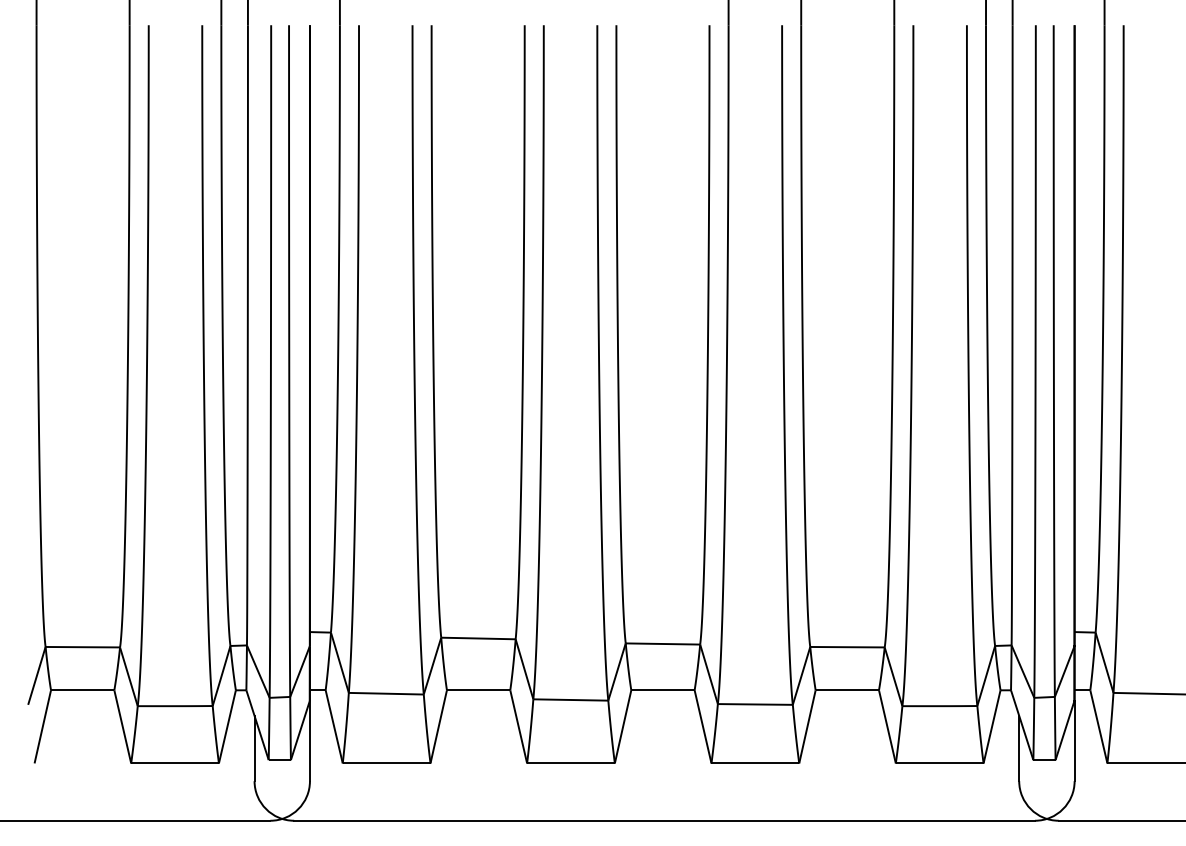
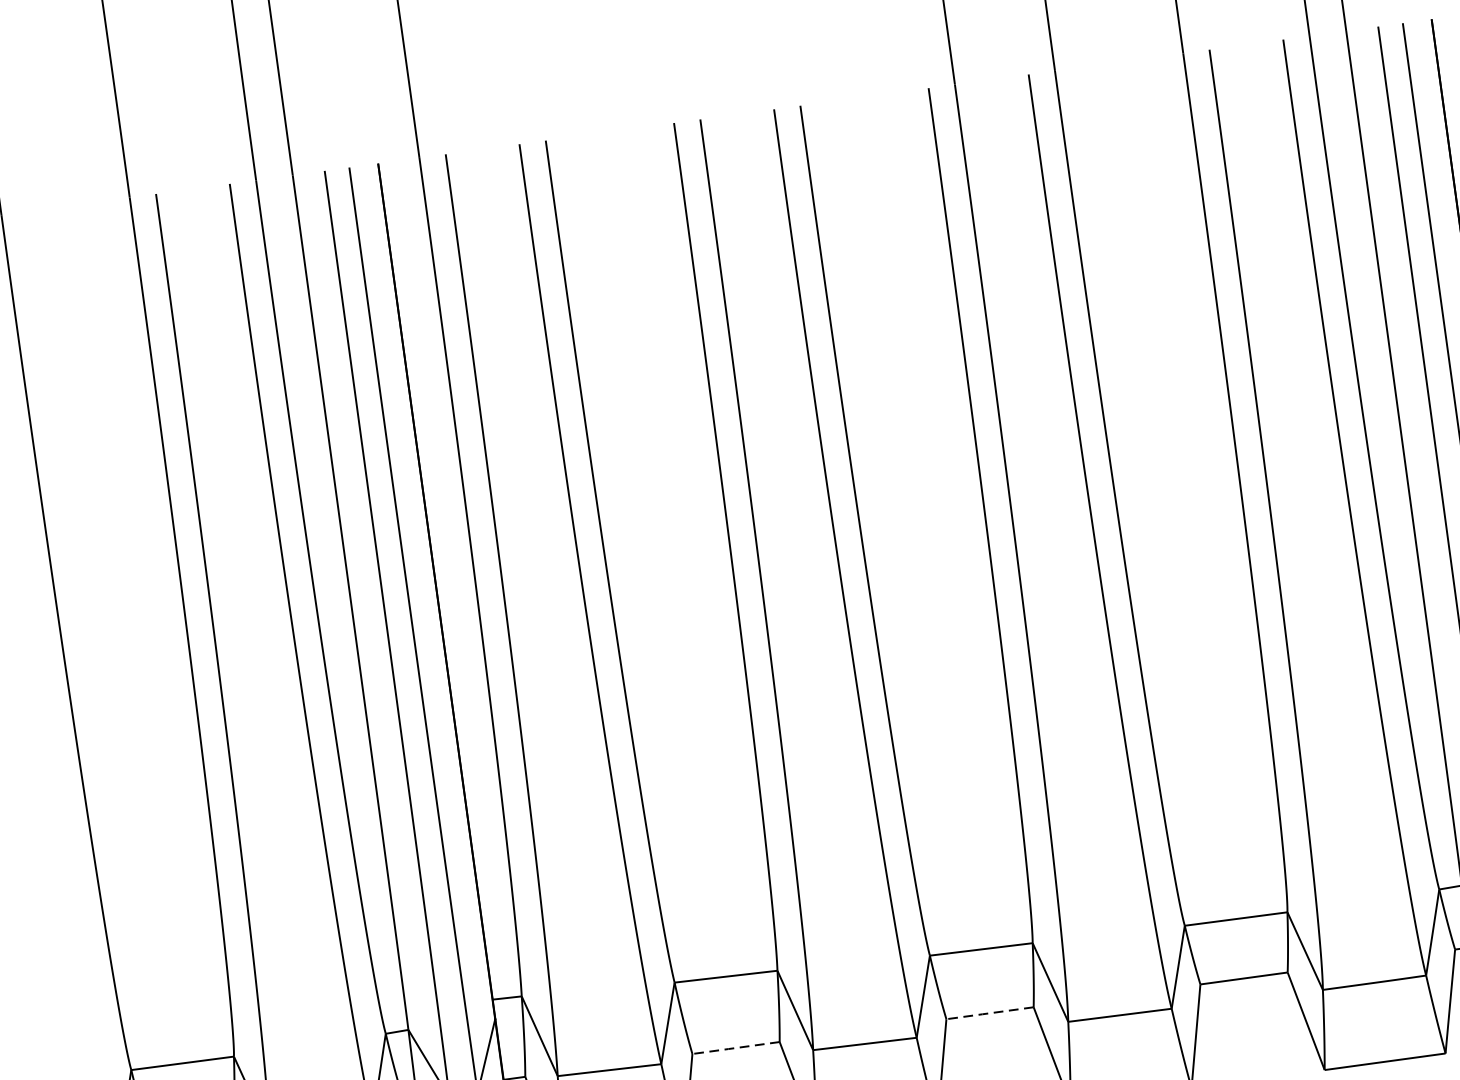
line: (477, 690) -> (734, 1048), solid -> dashed
line: (662, 690) -> (989, 1013), solid -> dashed

